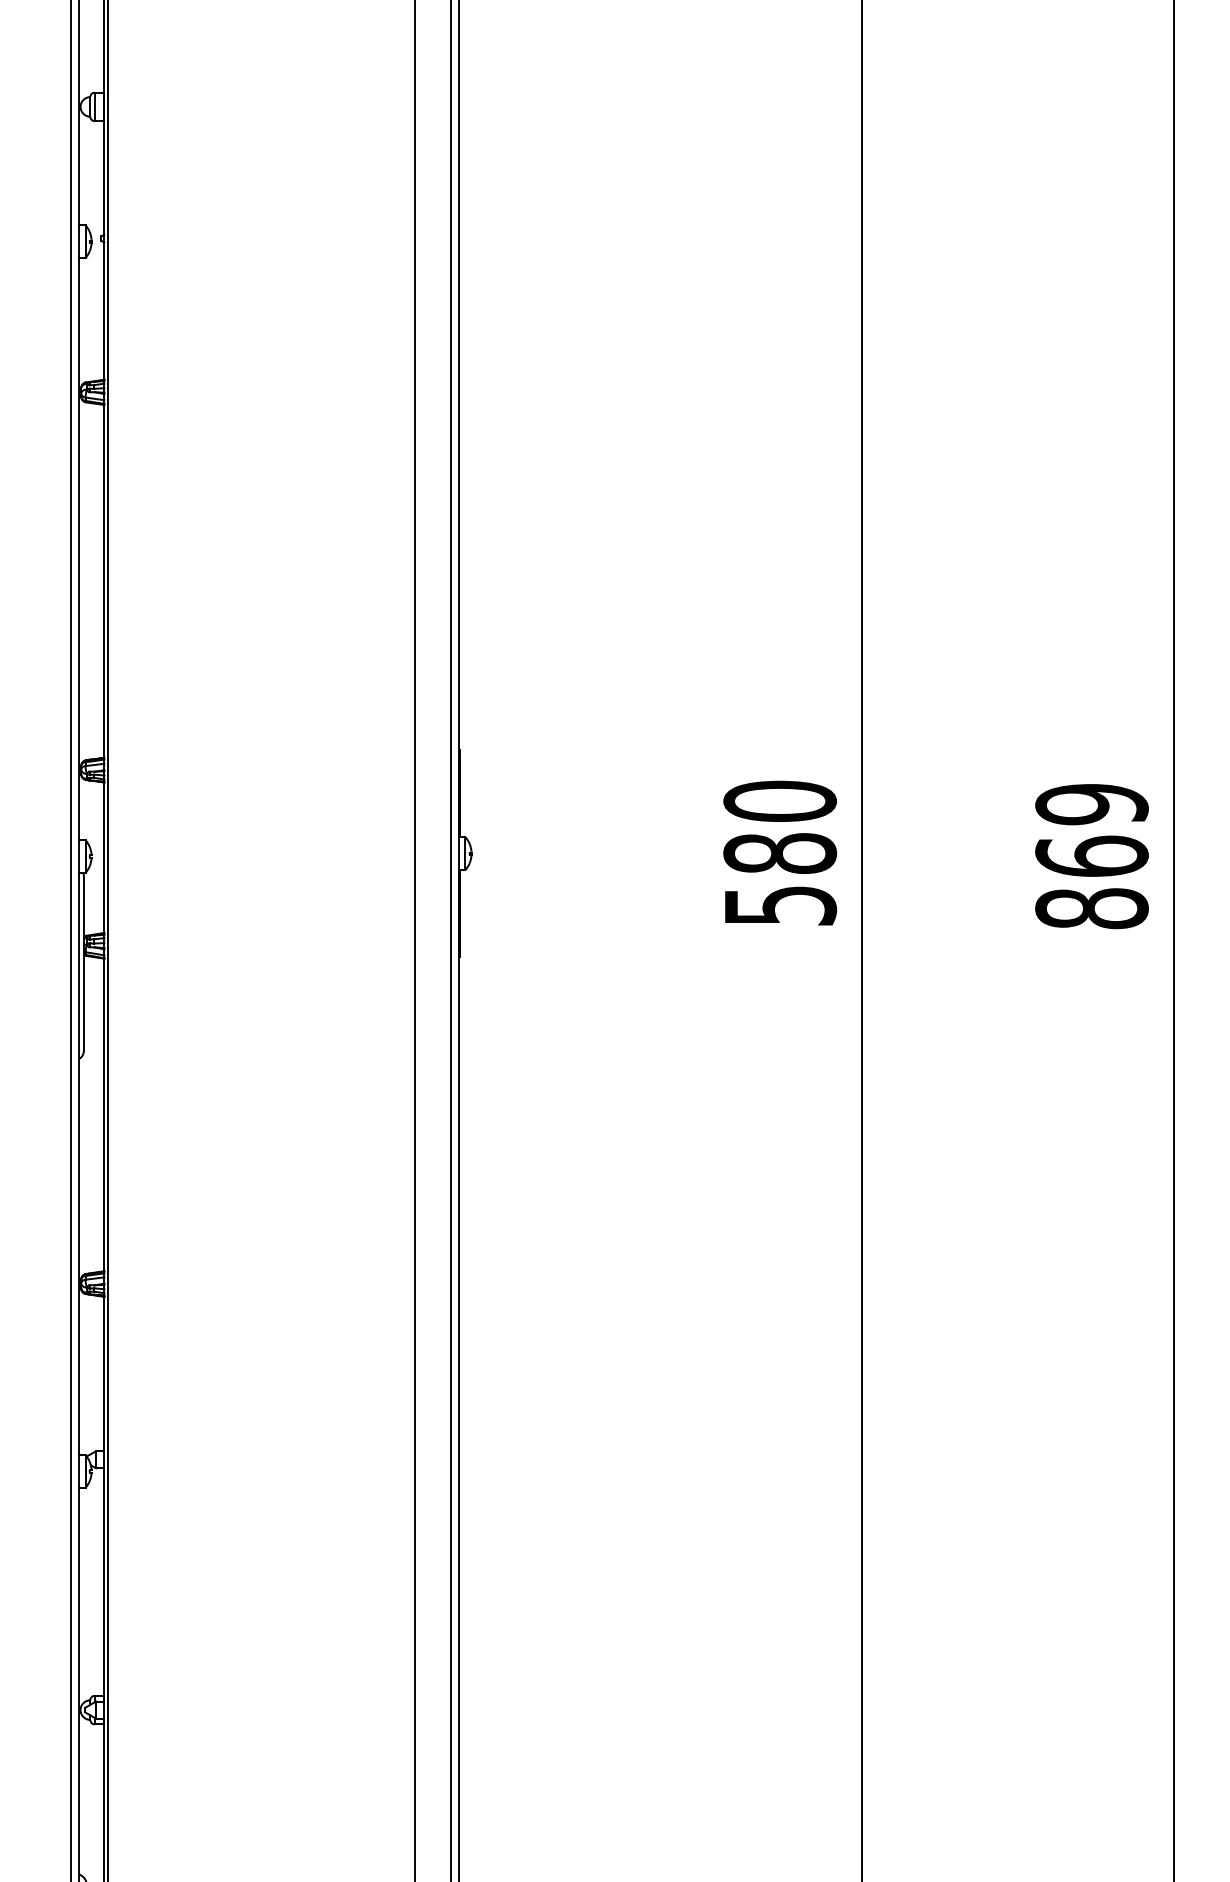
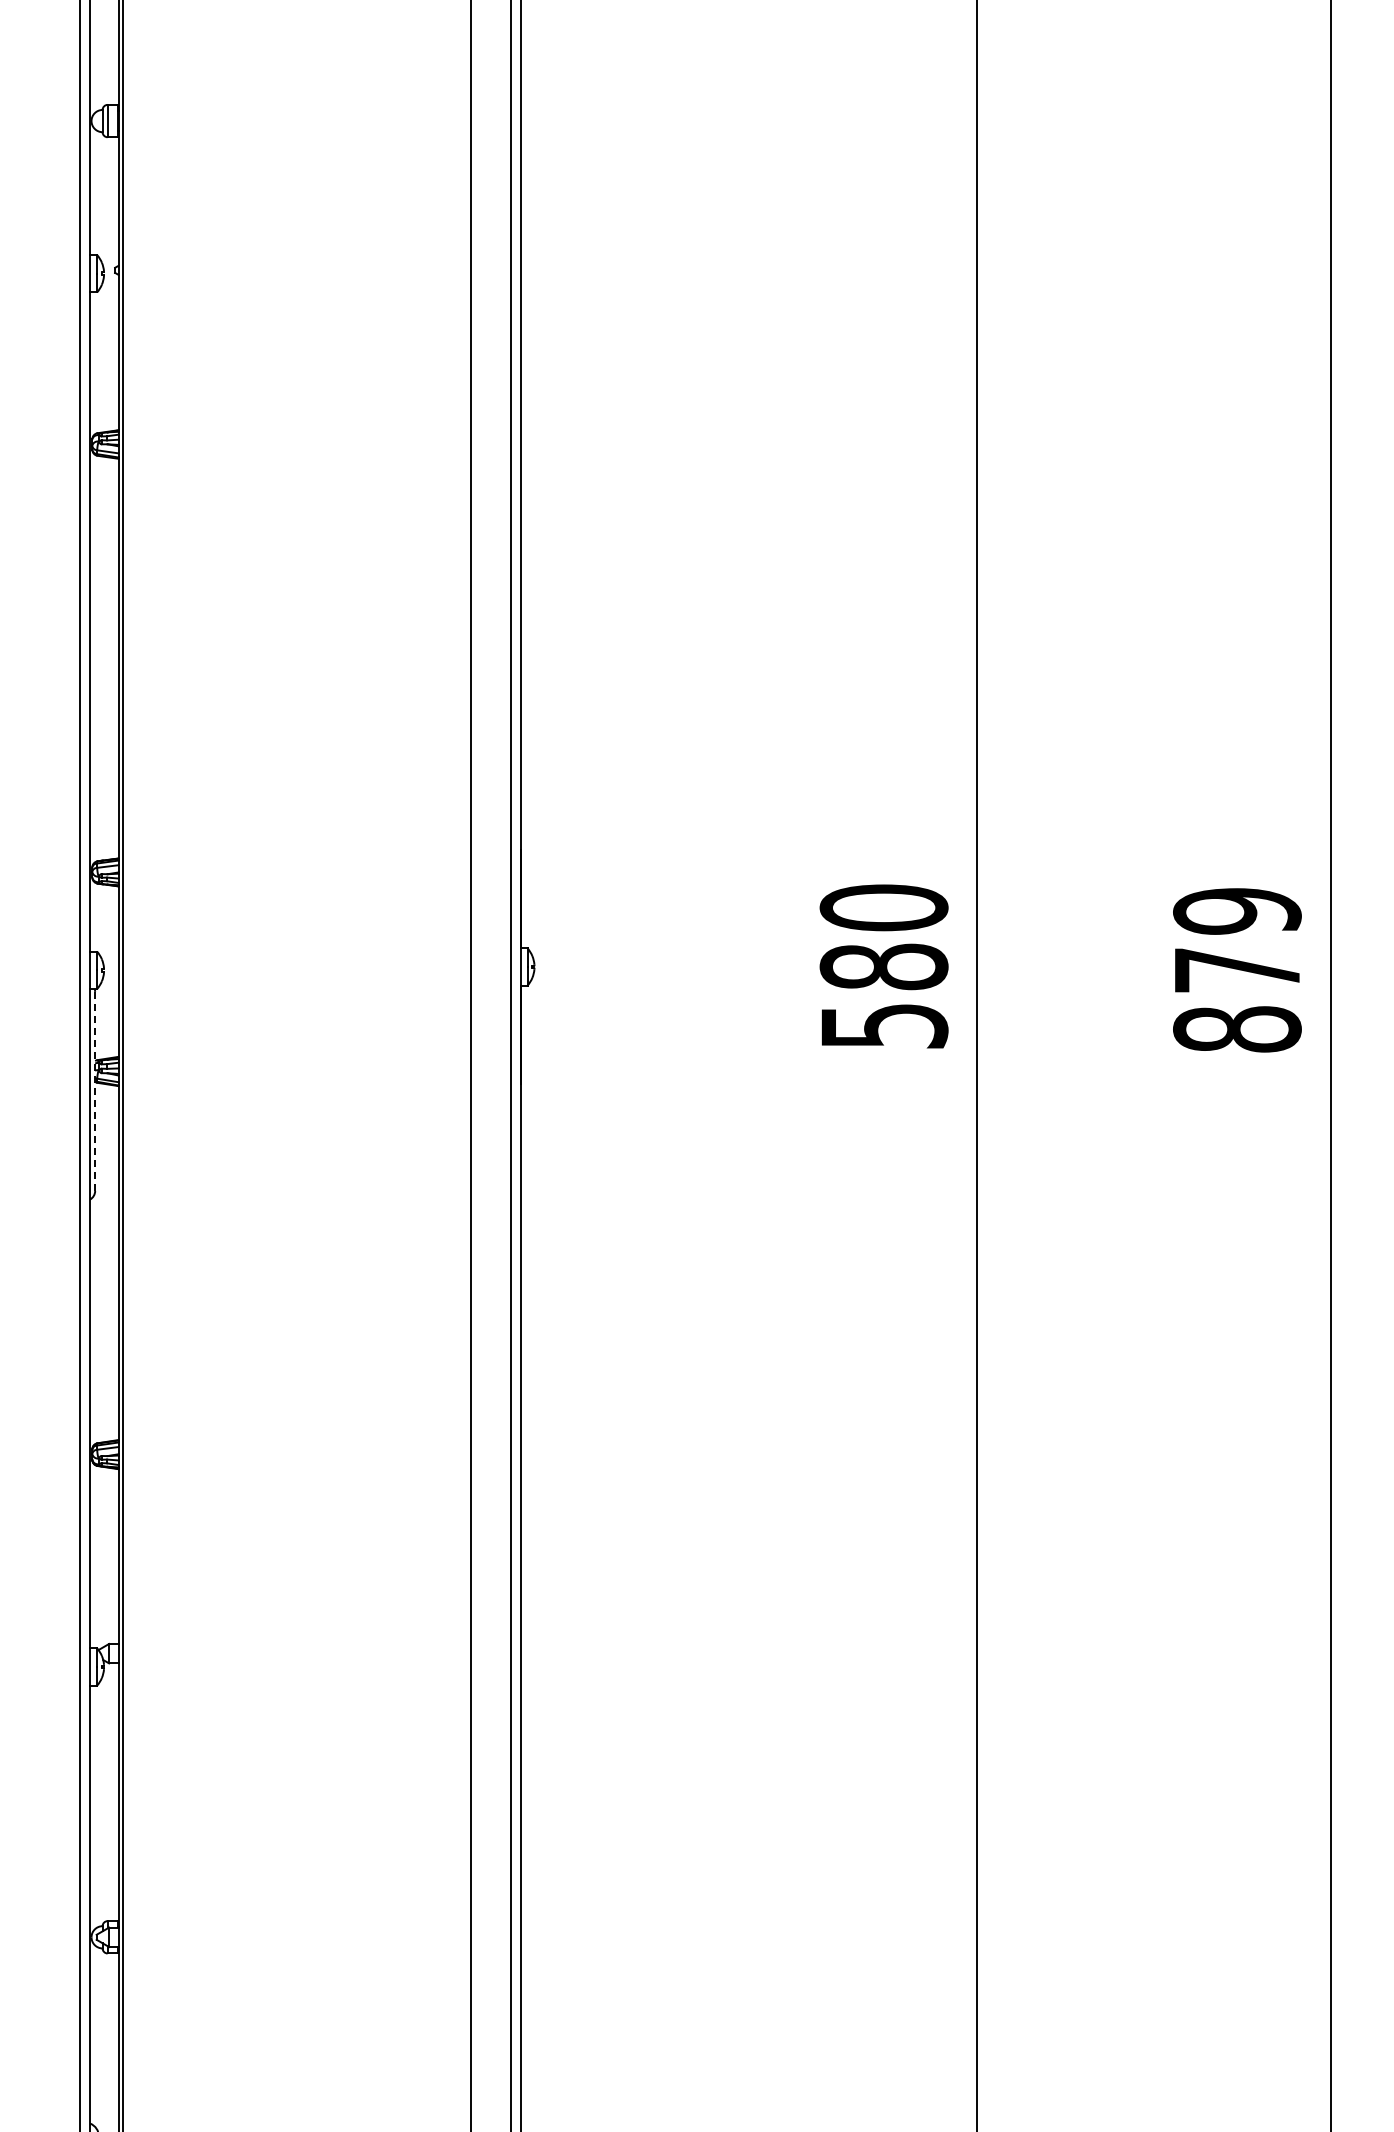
text: (1092, 855) -> (1237, 969), 869 -> 879
line: (84, 962) -> (95, 1090), solid -> dashed

